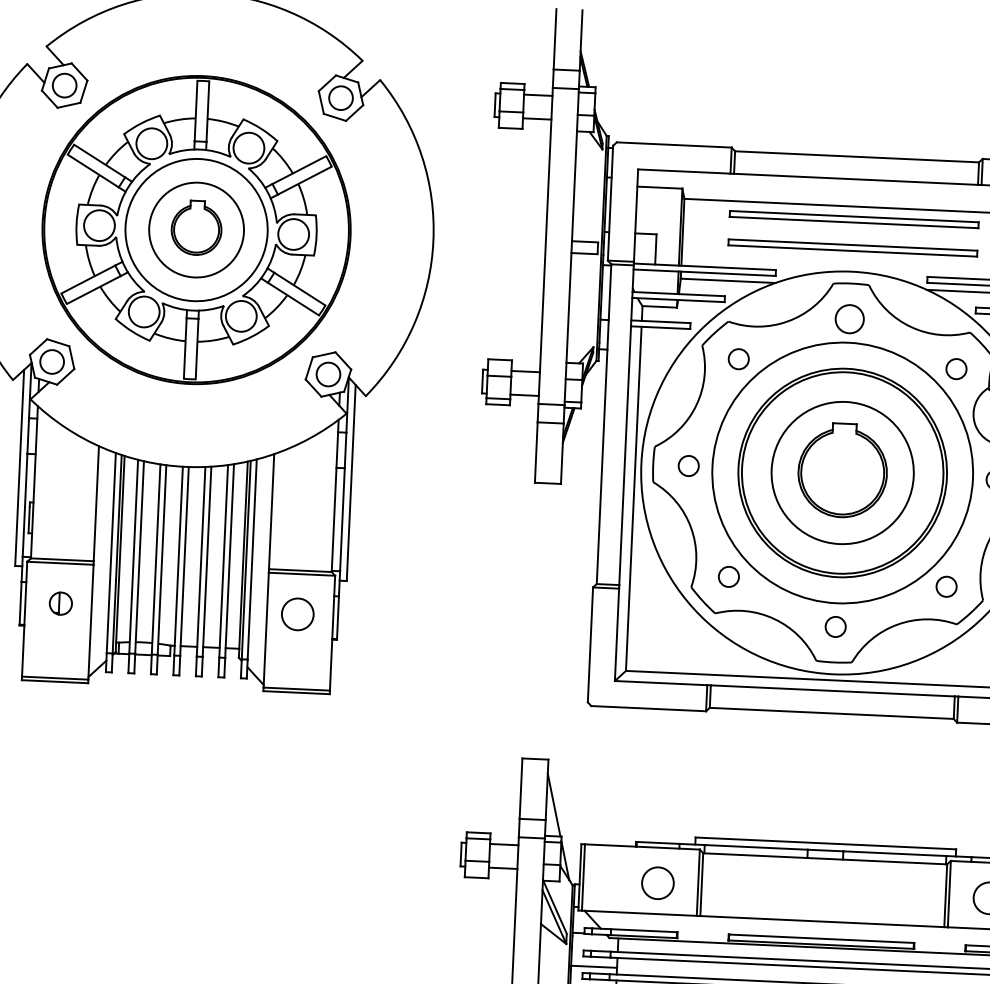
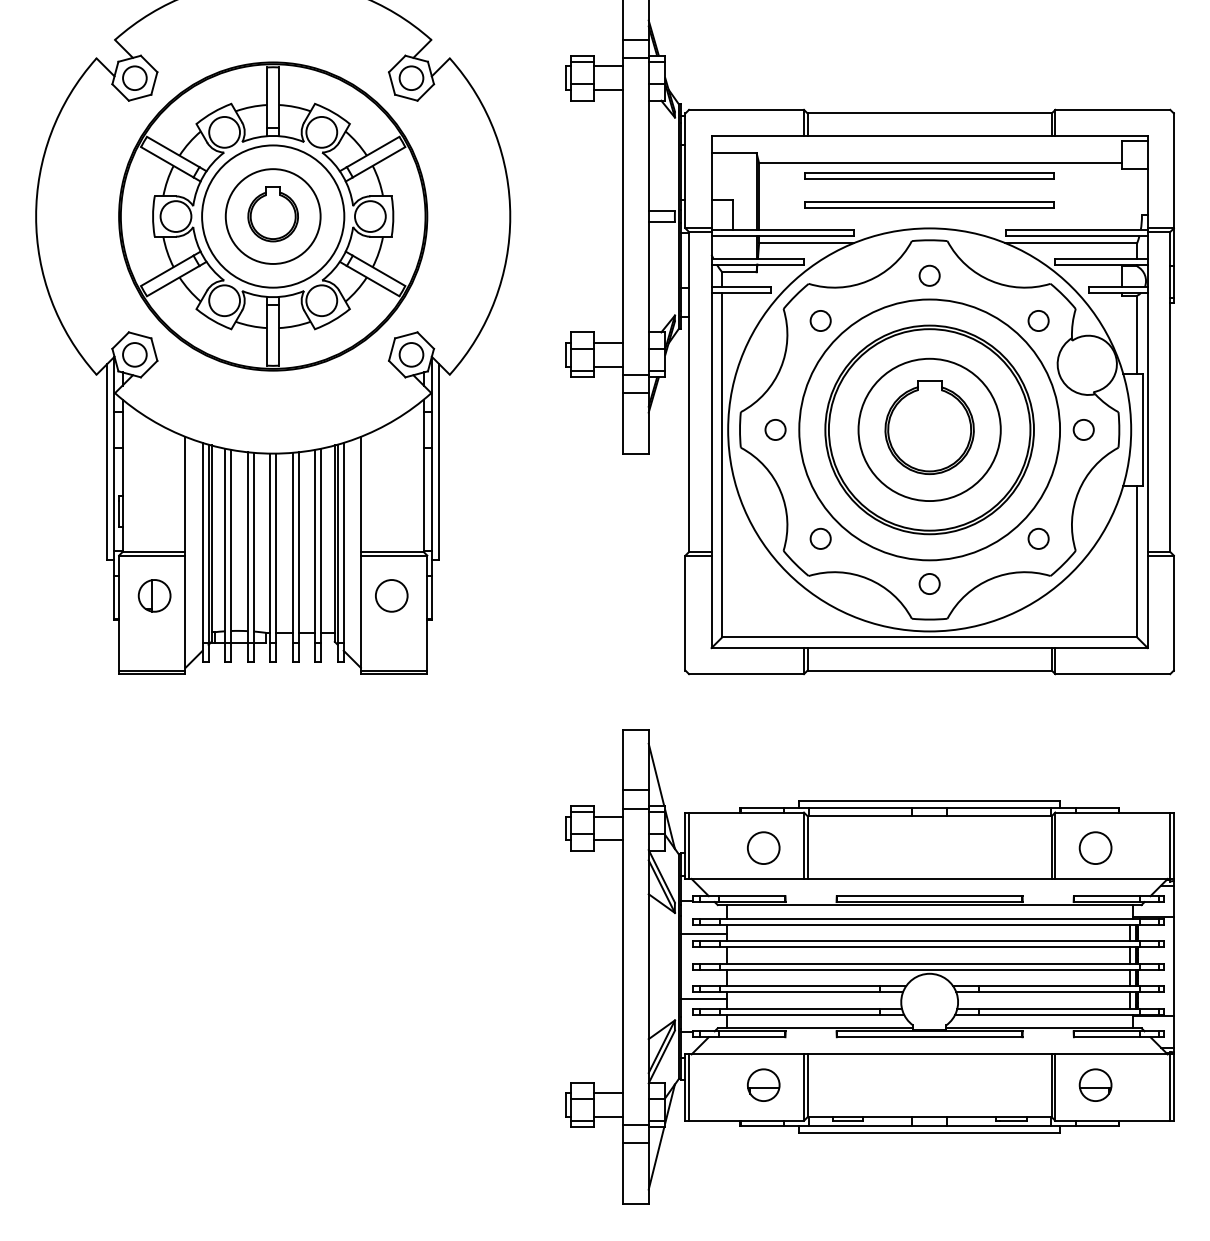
circle: (849, 318) -> (929, 275), size x0.71
part: (60, 603) -> (154, 595), size x1.43

